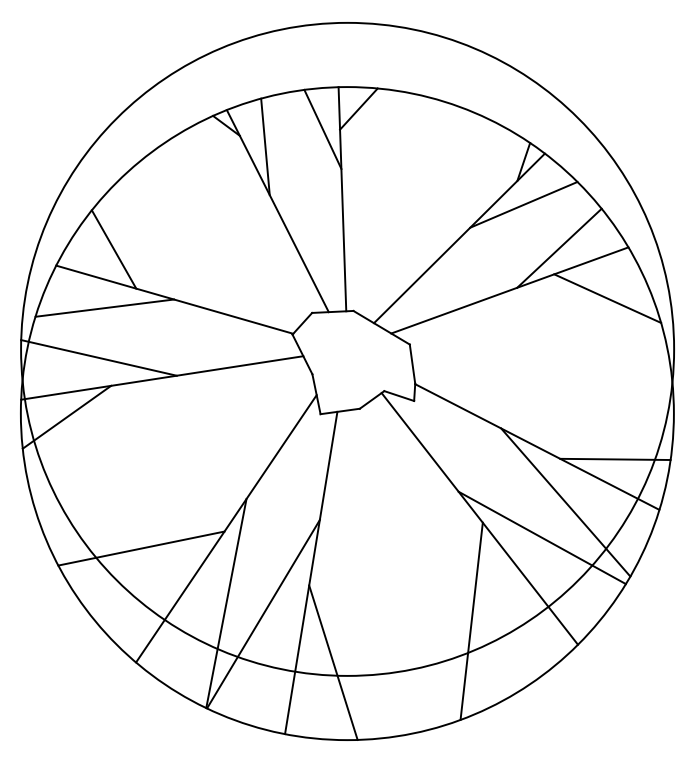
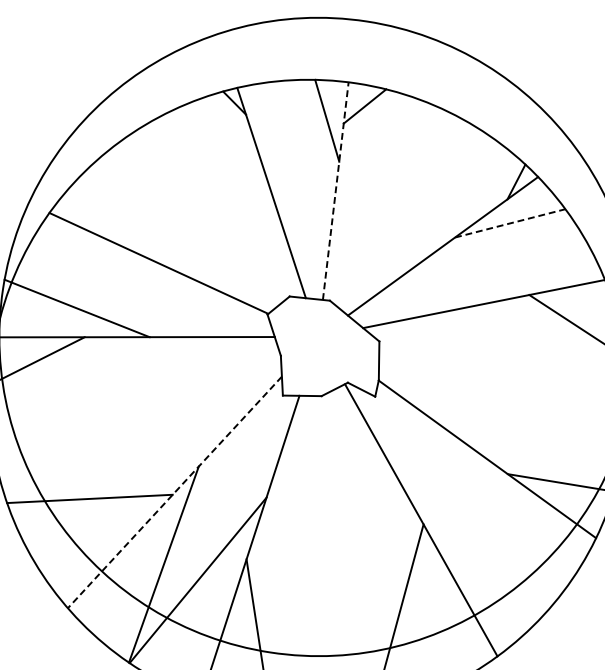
line: (265, 146) -> (269, 128), removed
line: (342, 198) -> (335, 190), solid -> dashed
line: (524, 204) -> (510, 223), solid -> dashed
line: (559, 247) -> (538, 269), removed
line: (113, 249) -> (107, 205), removed
line: (104, 307) -> (89, 260), removed
line: (565, 502) -> (506, 517), removed
line: (226, 529) -> (174, 493), solid -> dashed
line: (541, 537) -> (478, 547), removed

